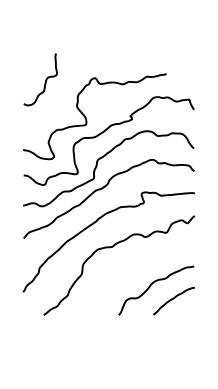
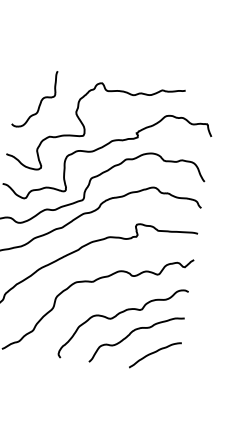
curve: (45, 79) -> (40, 99), moved
curve: (137, 272) -> (117, 315), added

